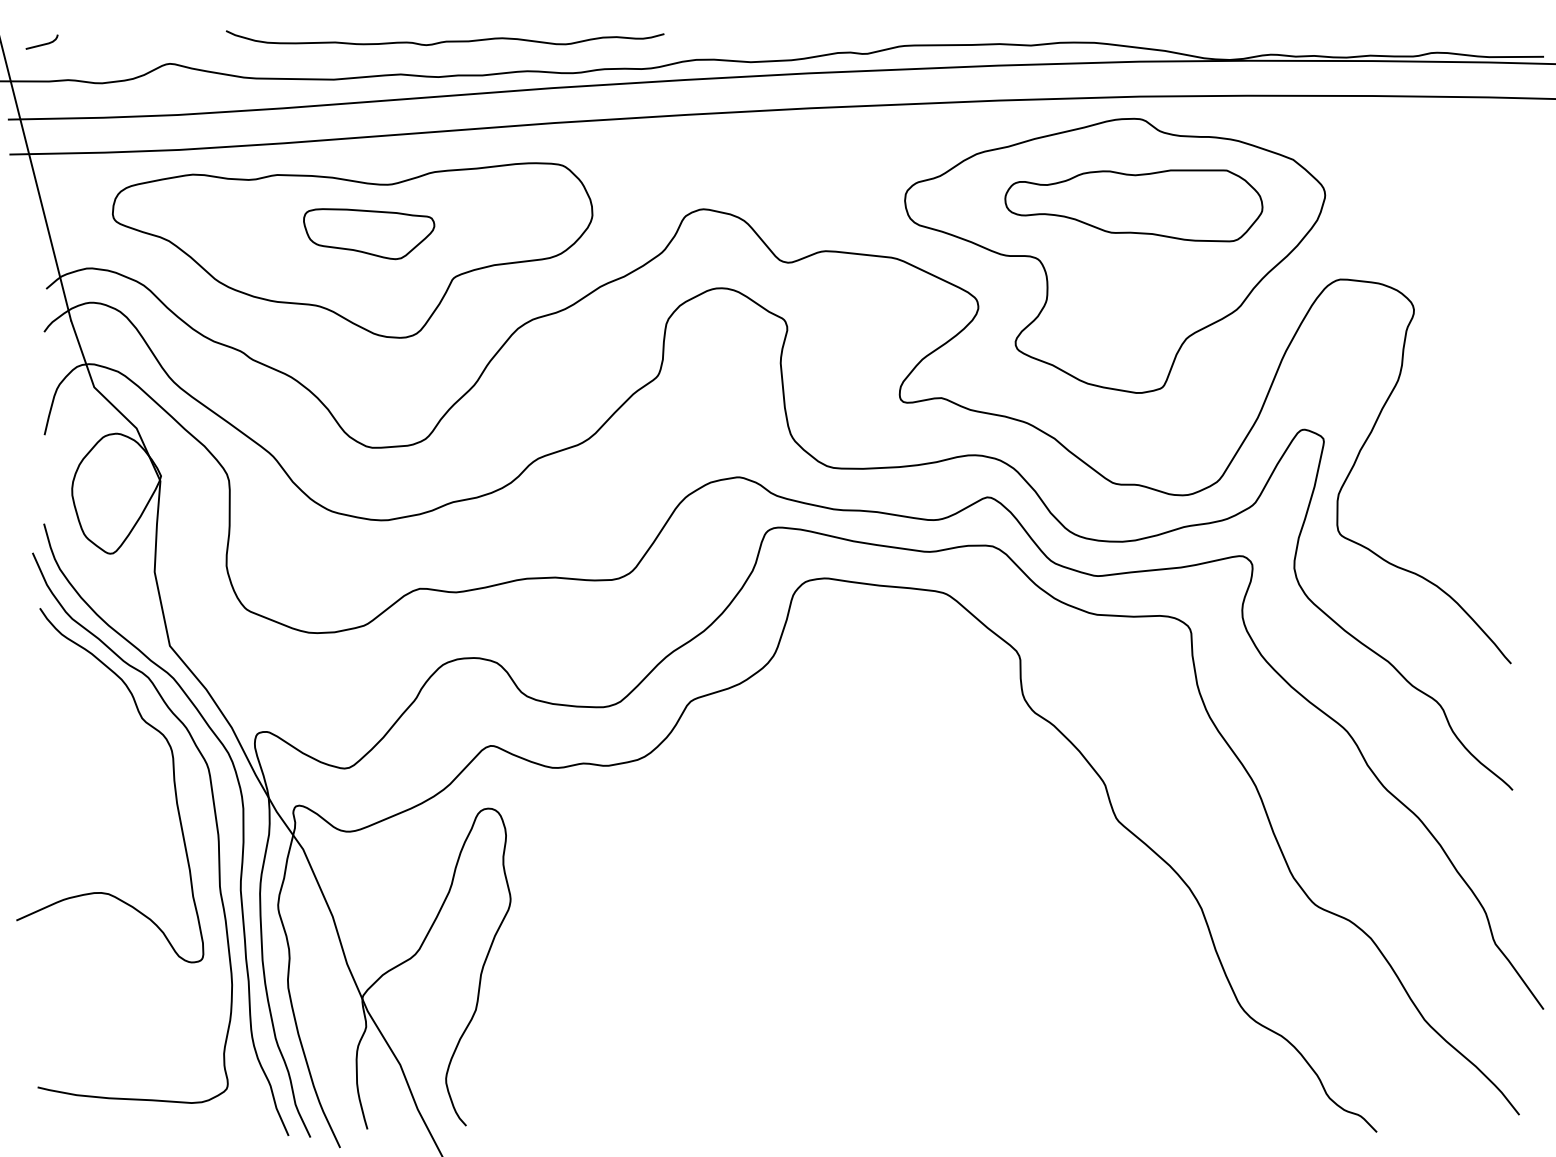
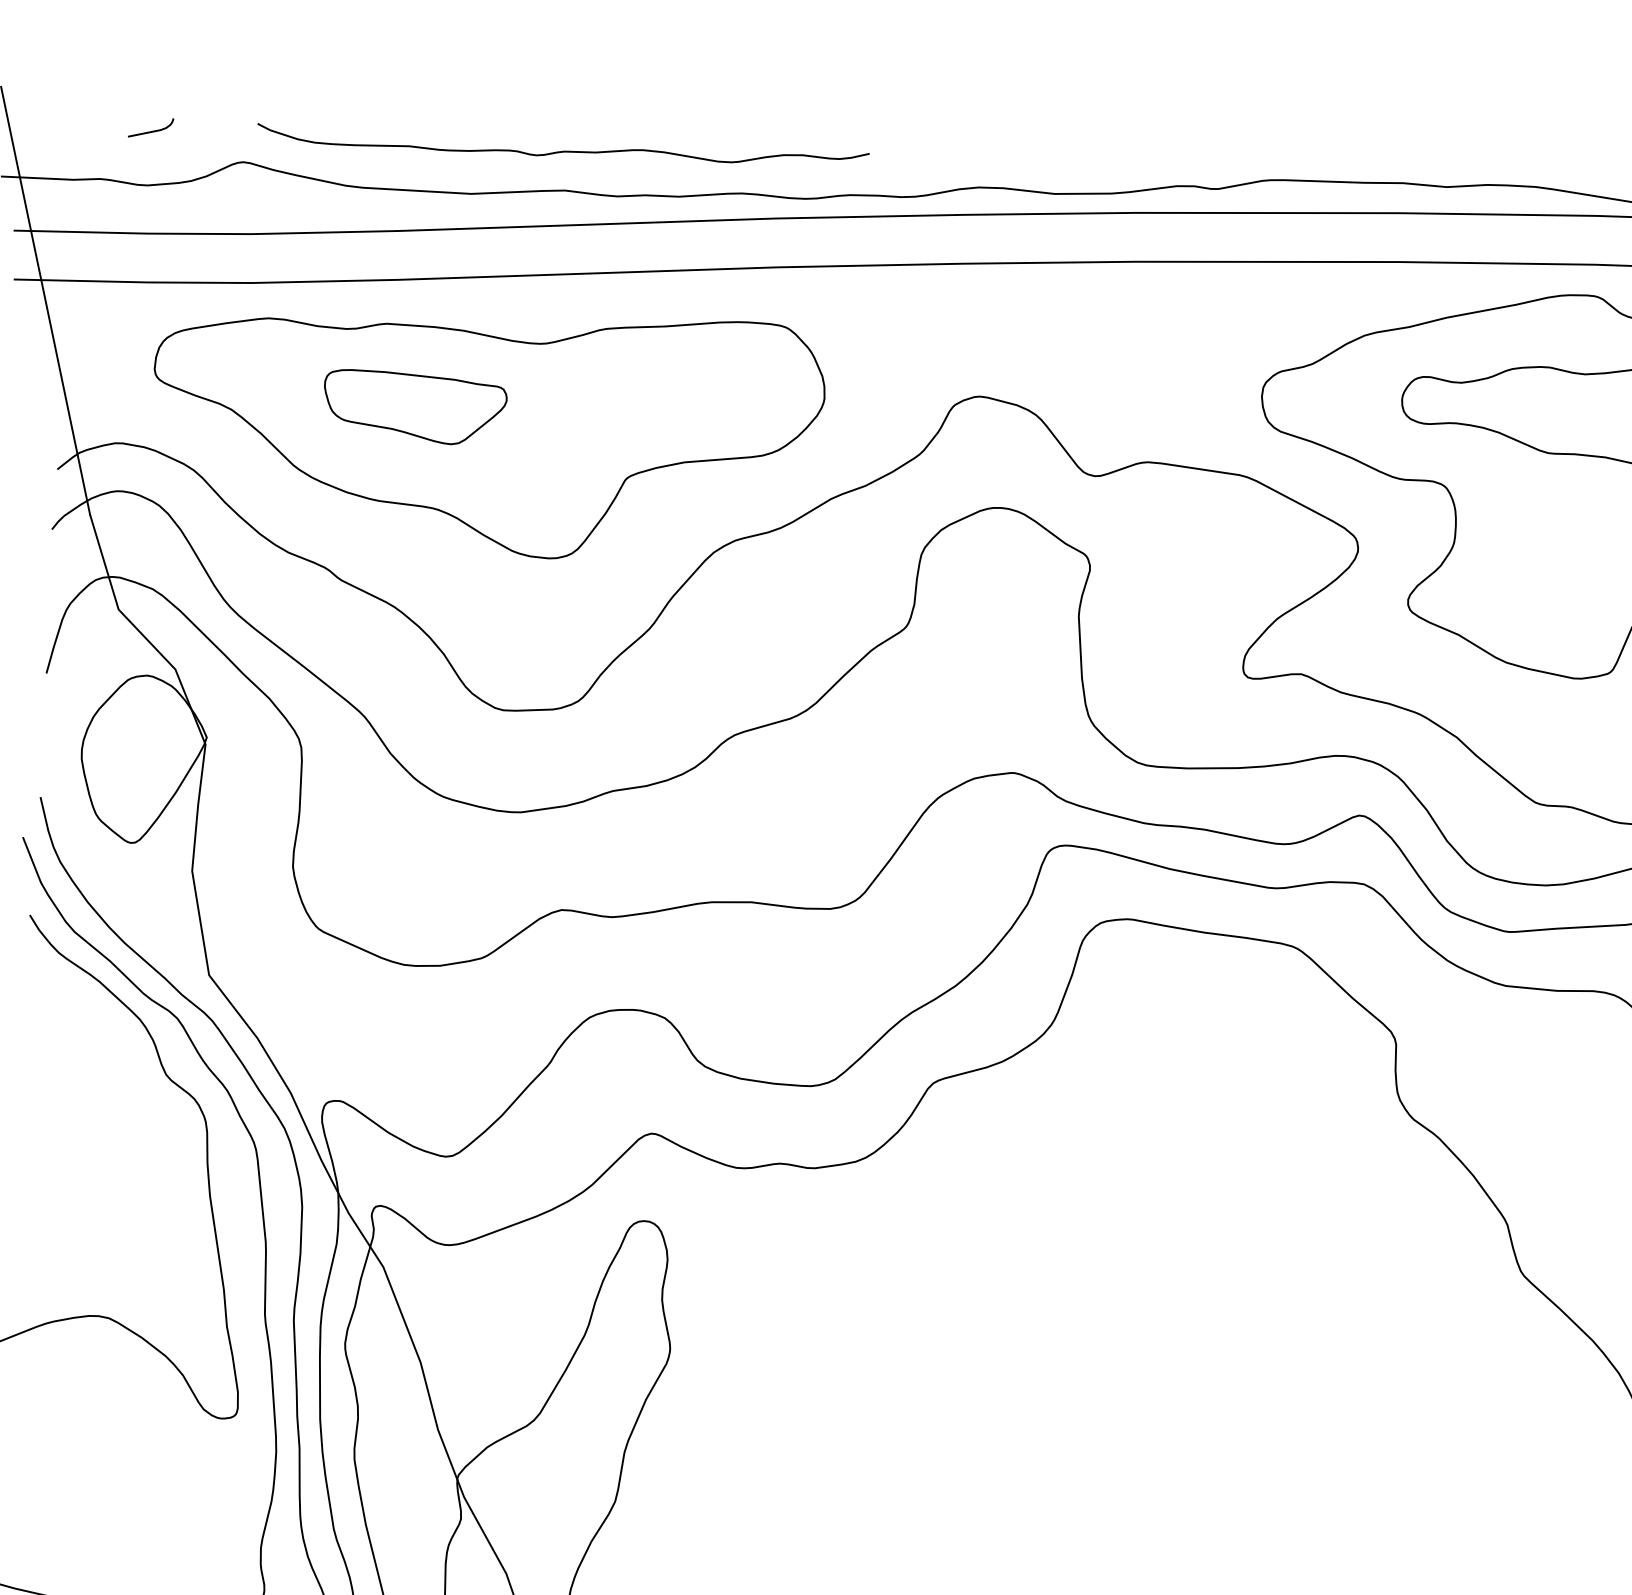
curve: (445, 40) -> (563, 149), moved
curve: (43, 43) -> (153, 129), moved
part: (369, 234) -> (415, 408), moved

